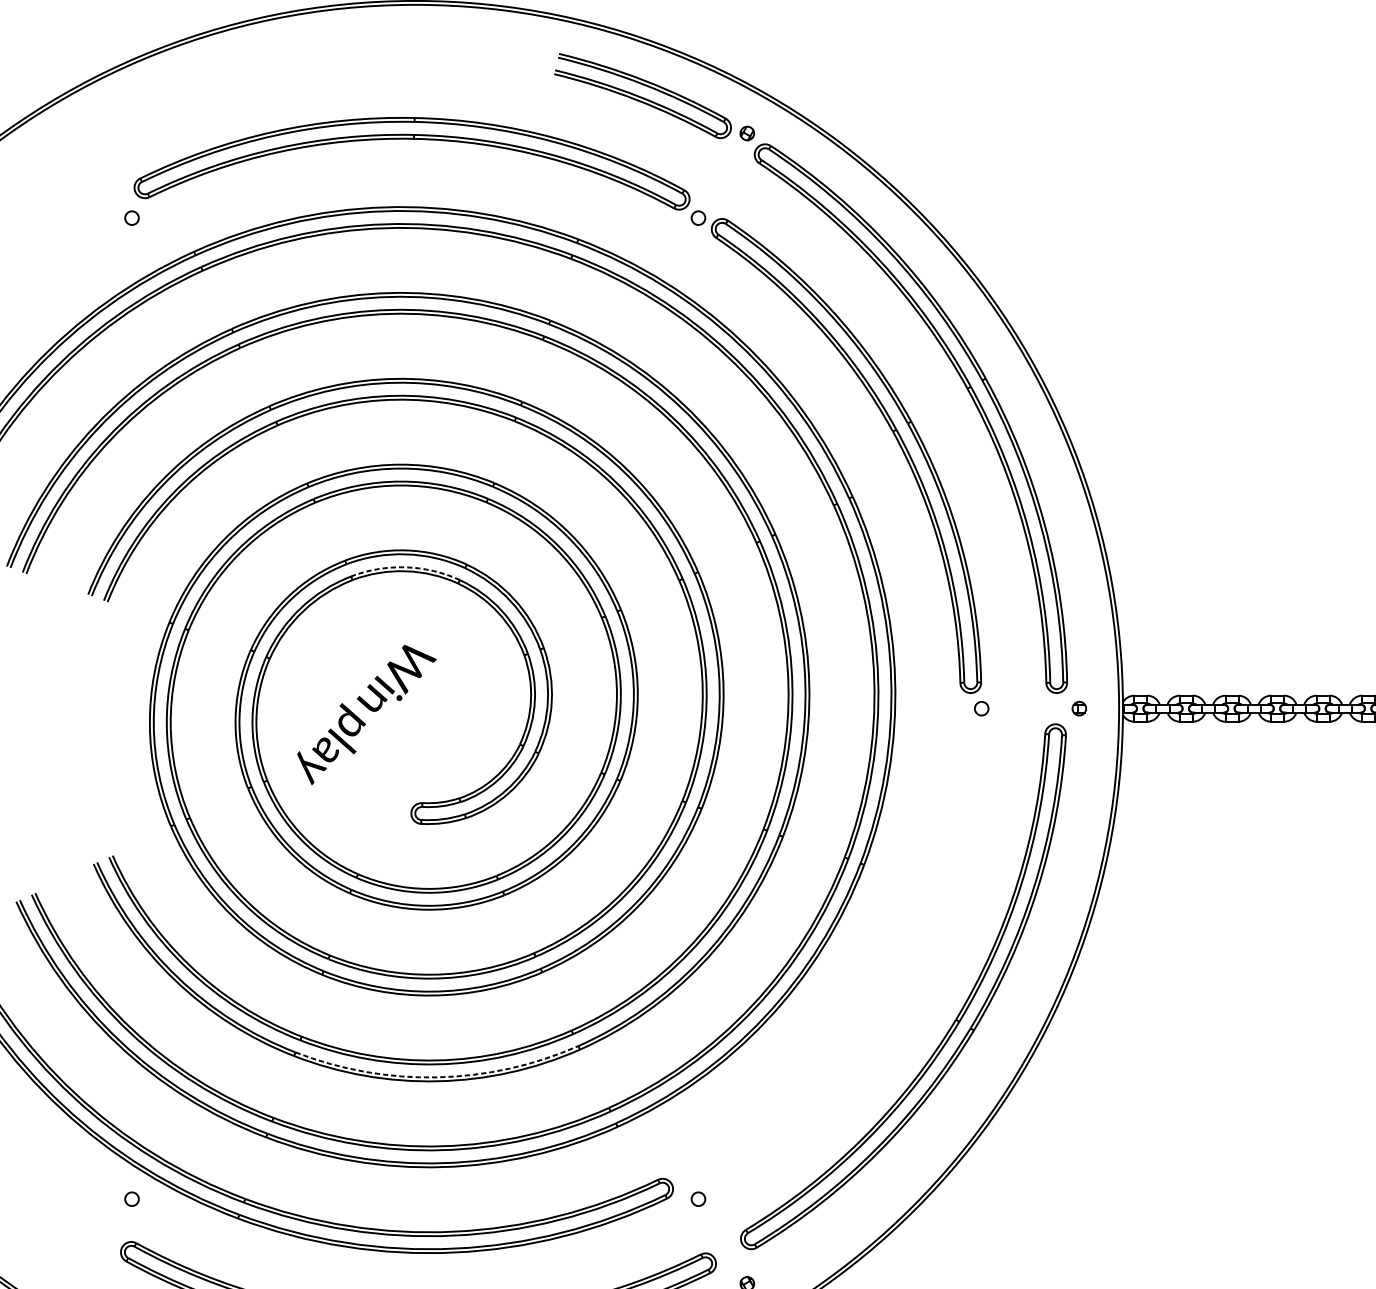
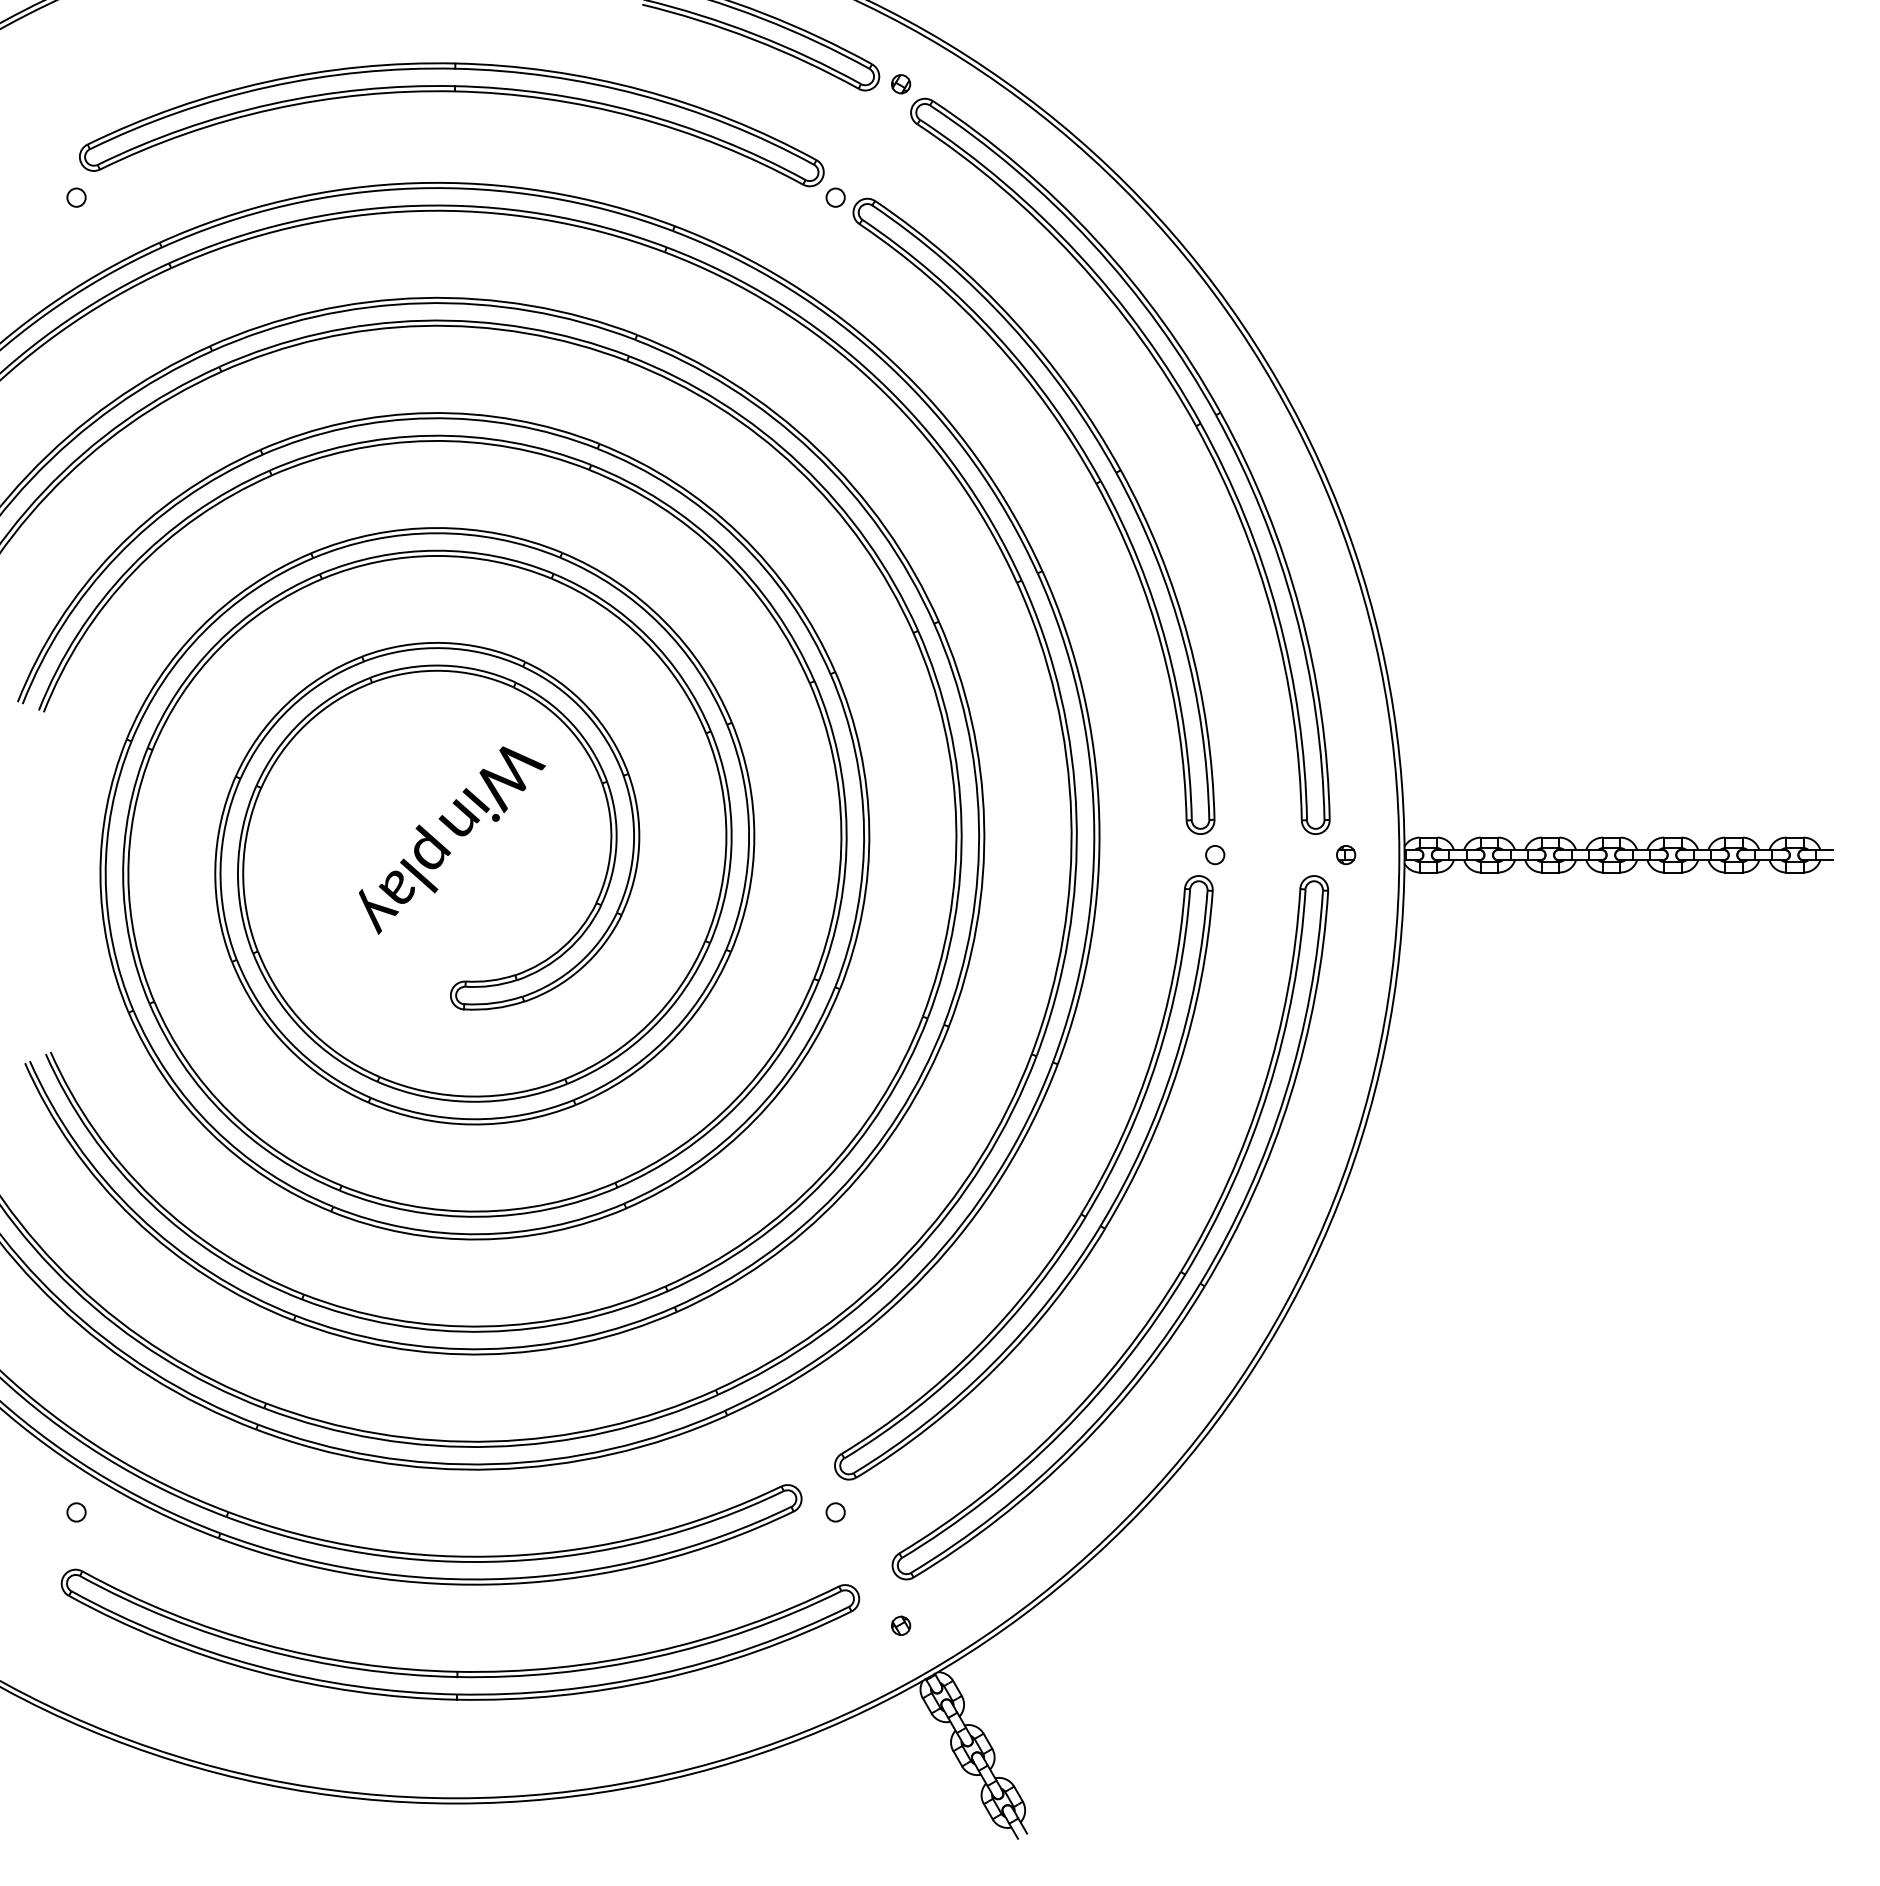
arc: (405, 567) -> (443, 665), dashed -> solid
text: (367, 714) -> (452, 840), moved
part: (882, 973) -> (1082, 1209), added
arc: (437, 1077) -> (486, 1349), dashed -> solid

